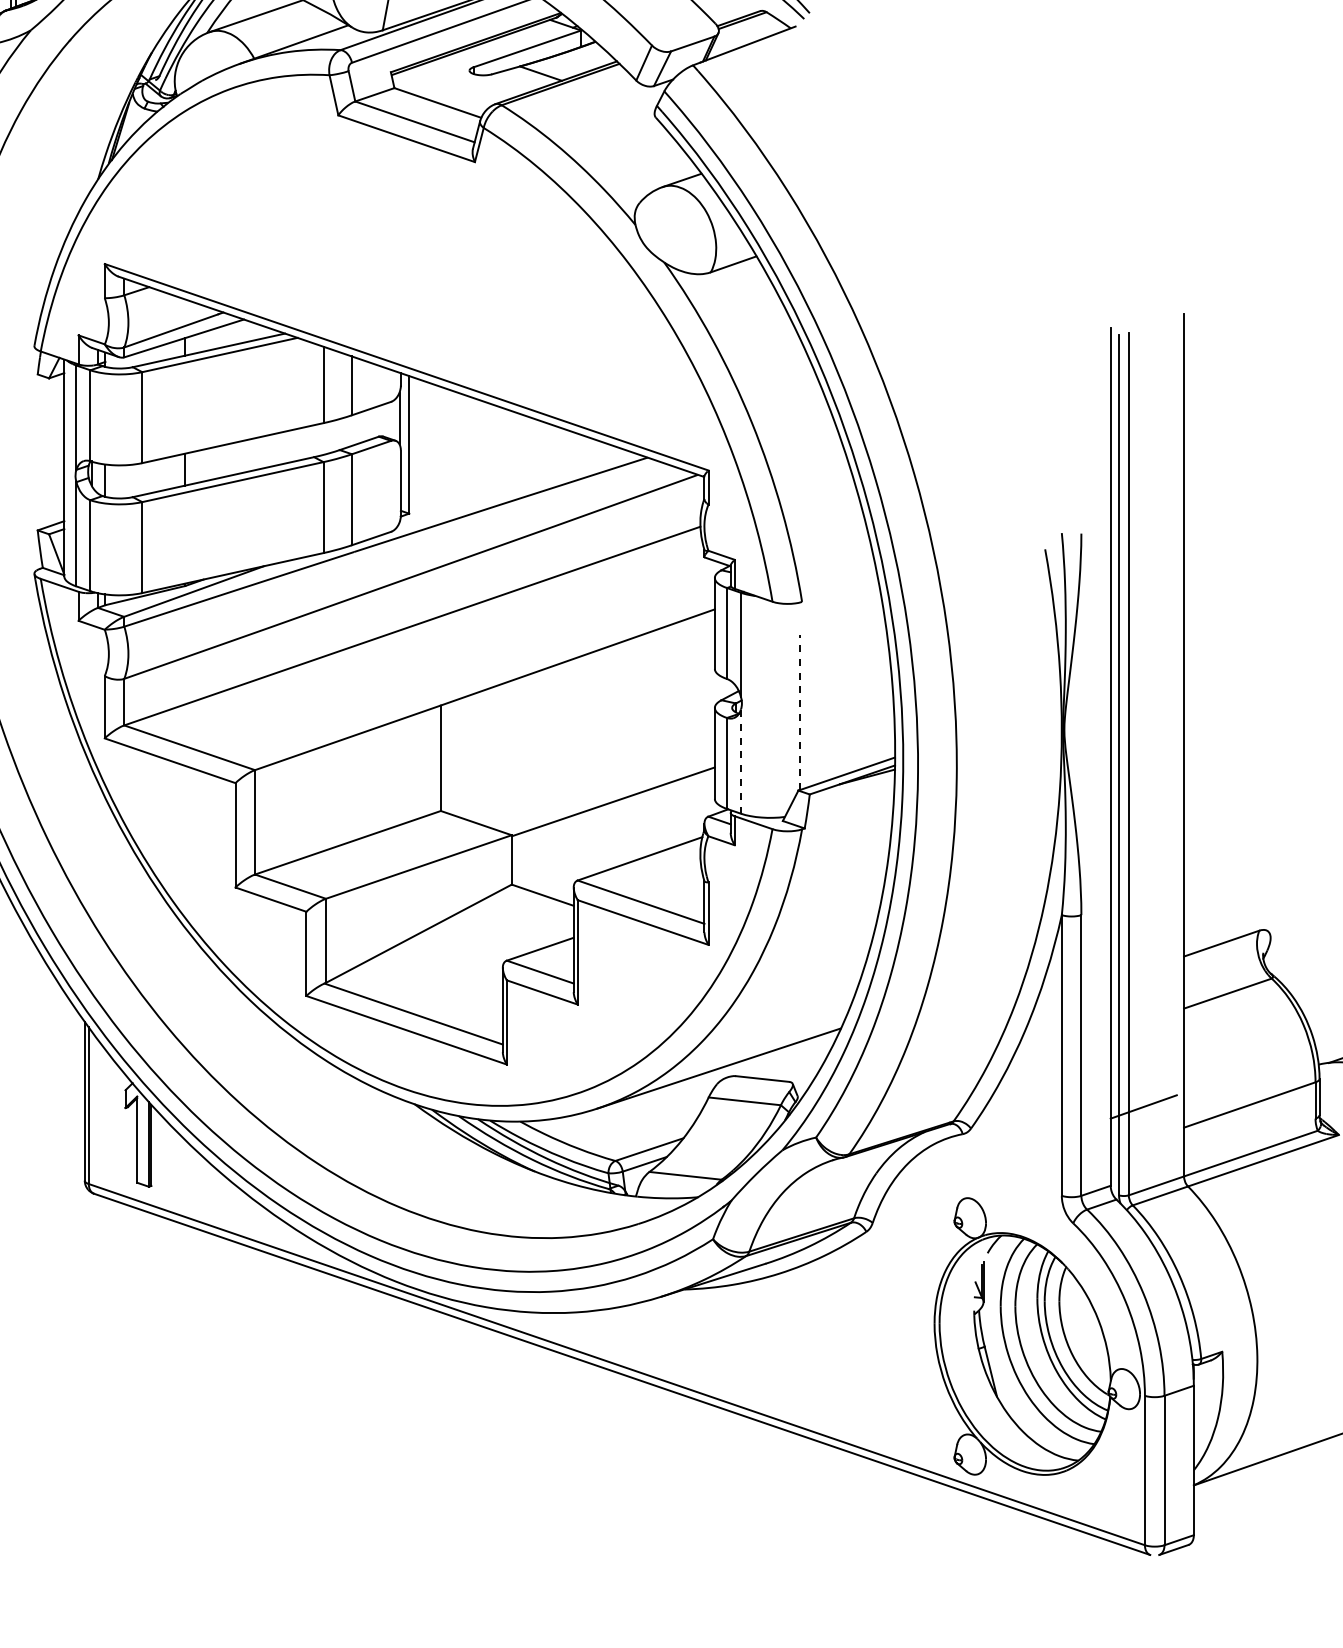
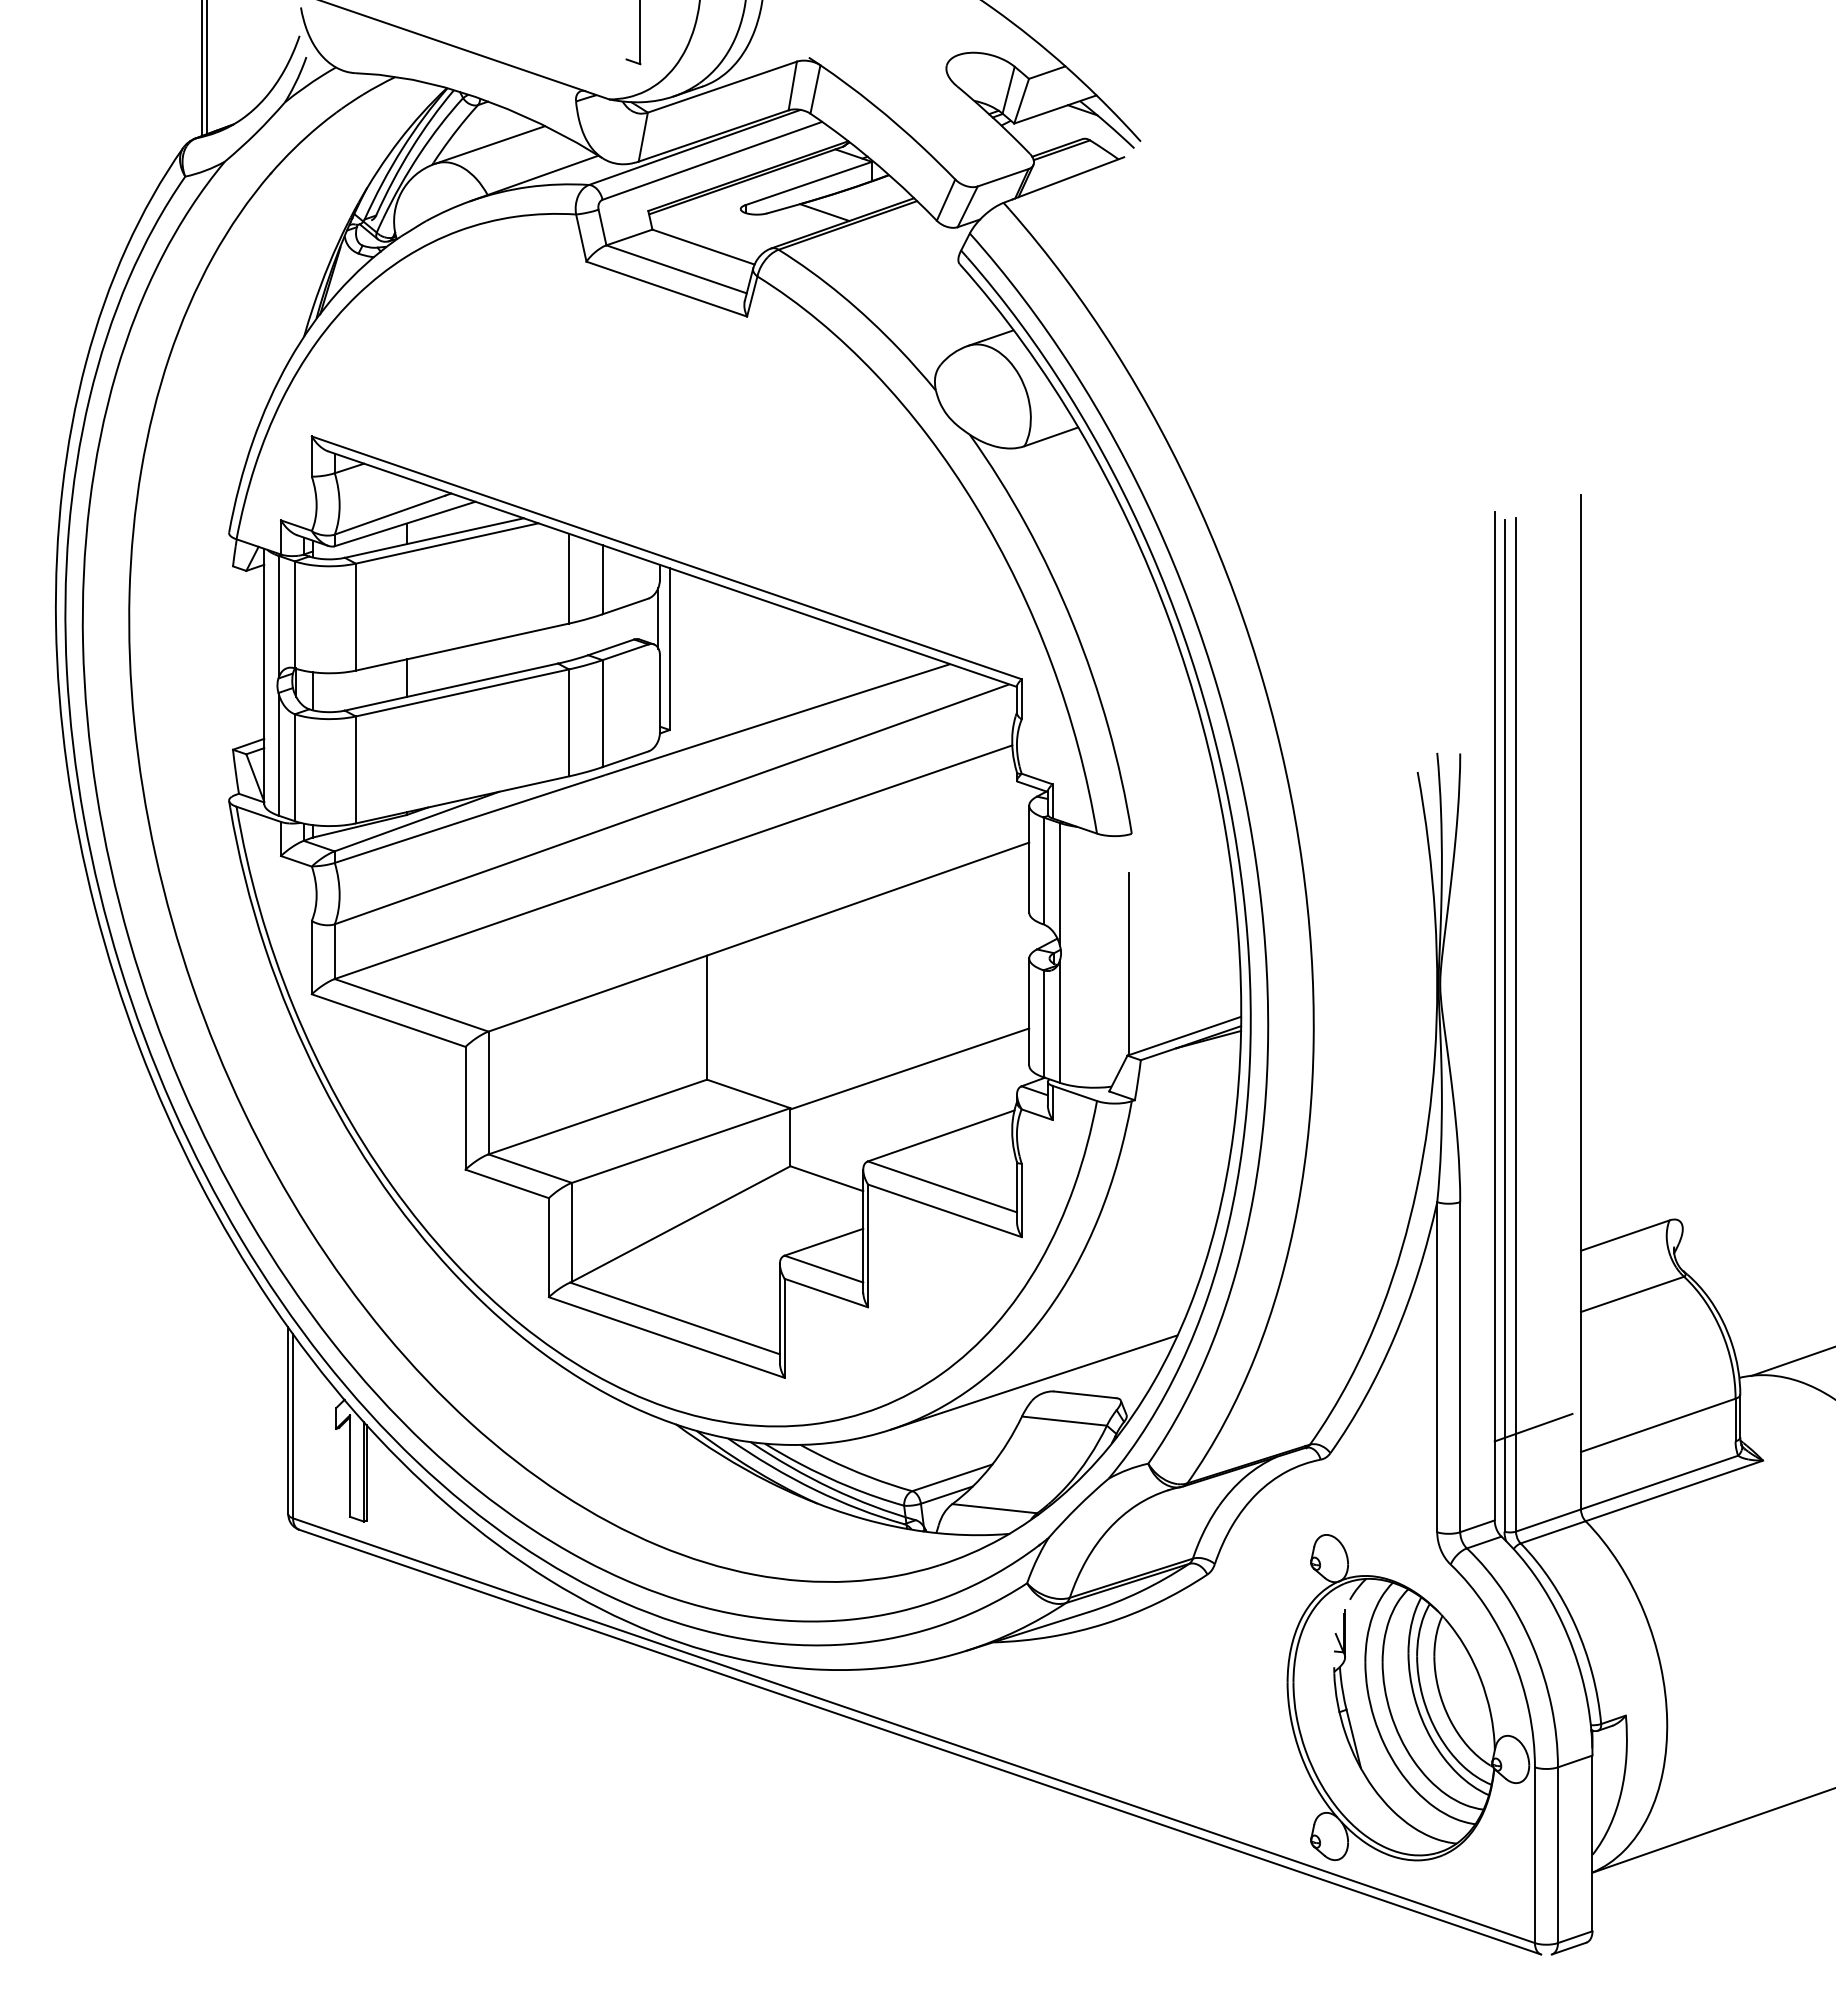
line: (799, 712) -> (1128, 963), dashed -> solid
line: (740, 761) -> (1059, 1021), dashed -> solid

